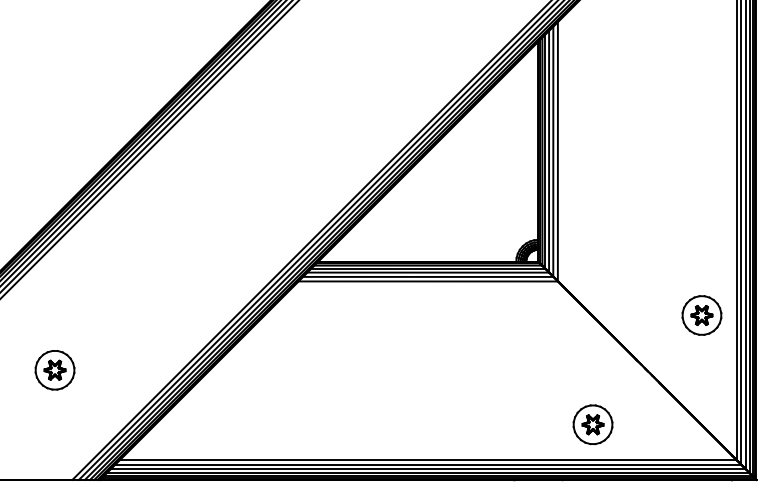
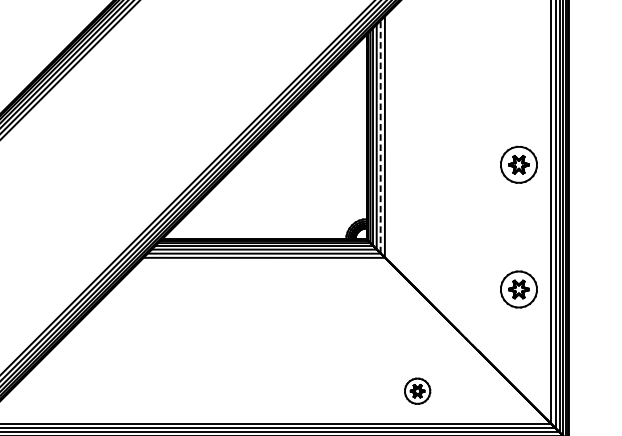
line: (553, 151) -> (380, 136), solid -> dashed
part: (701, 181) -> (518, 164), added
part: (592, 424) -> (417, 390), size x0.7

